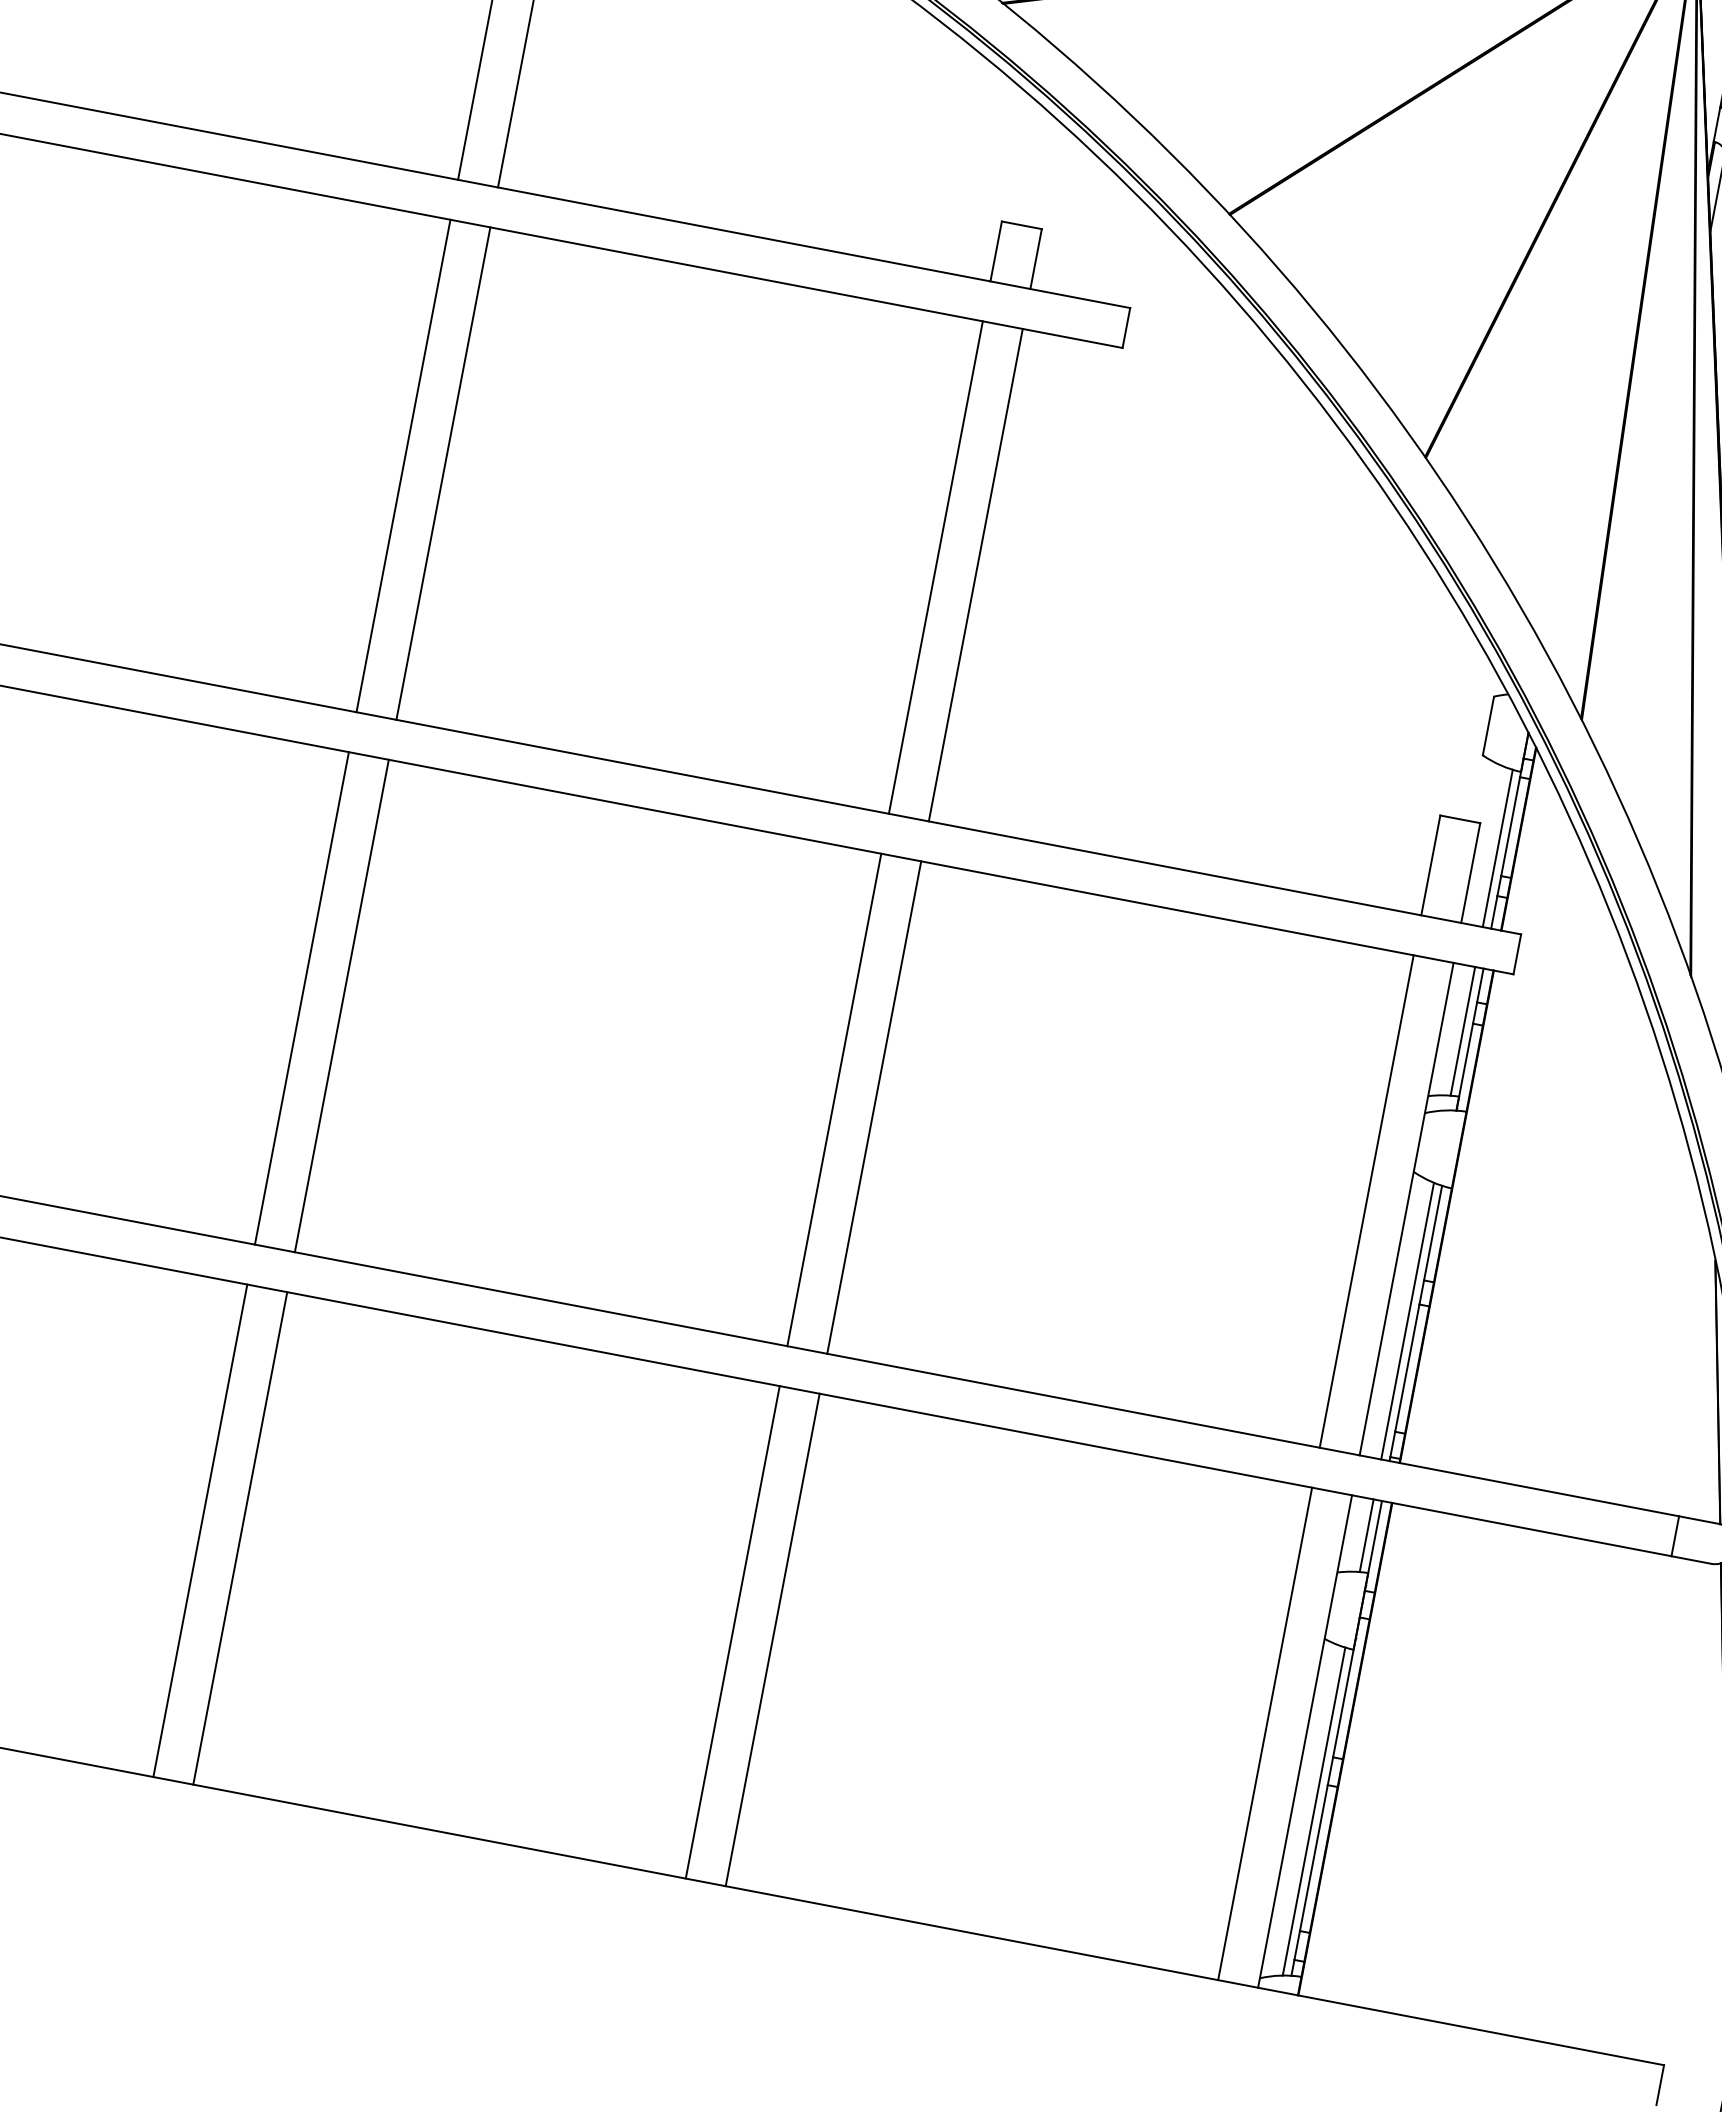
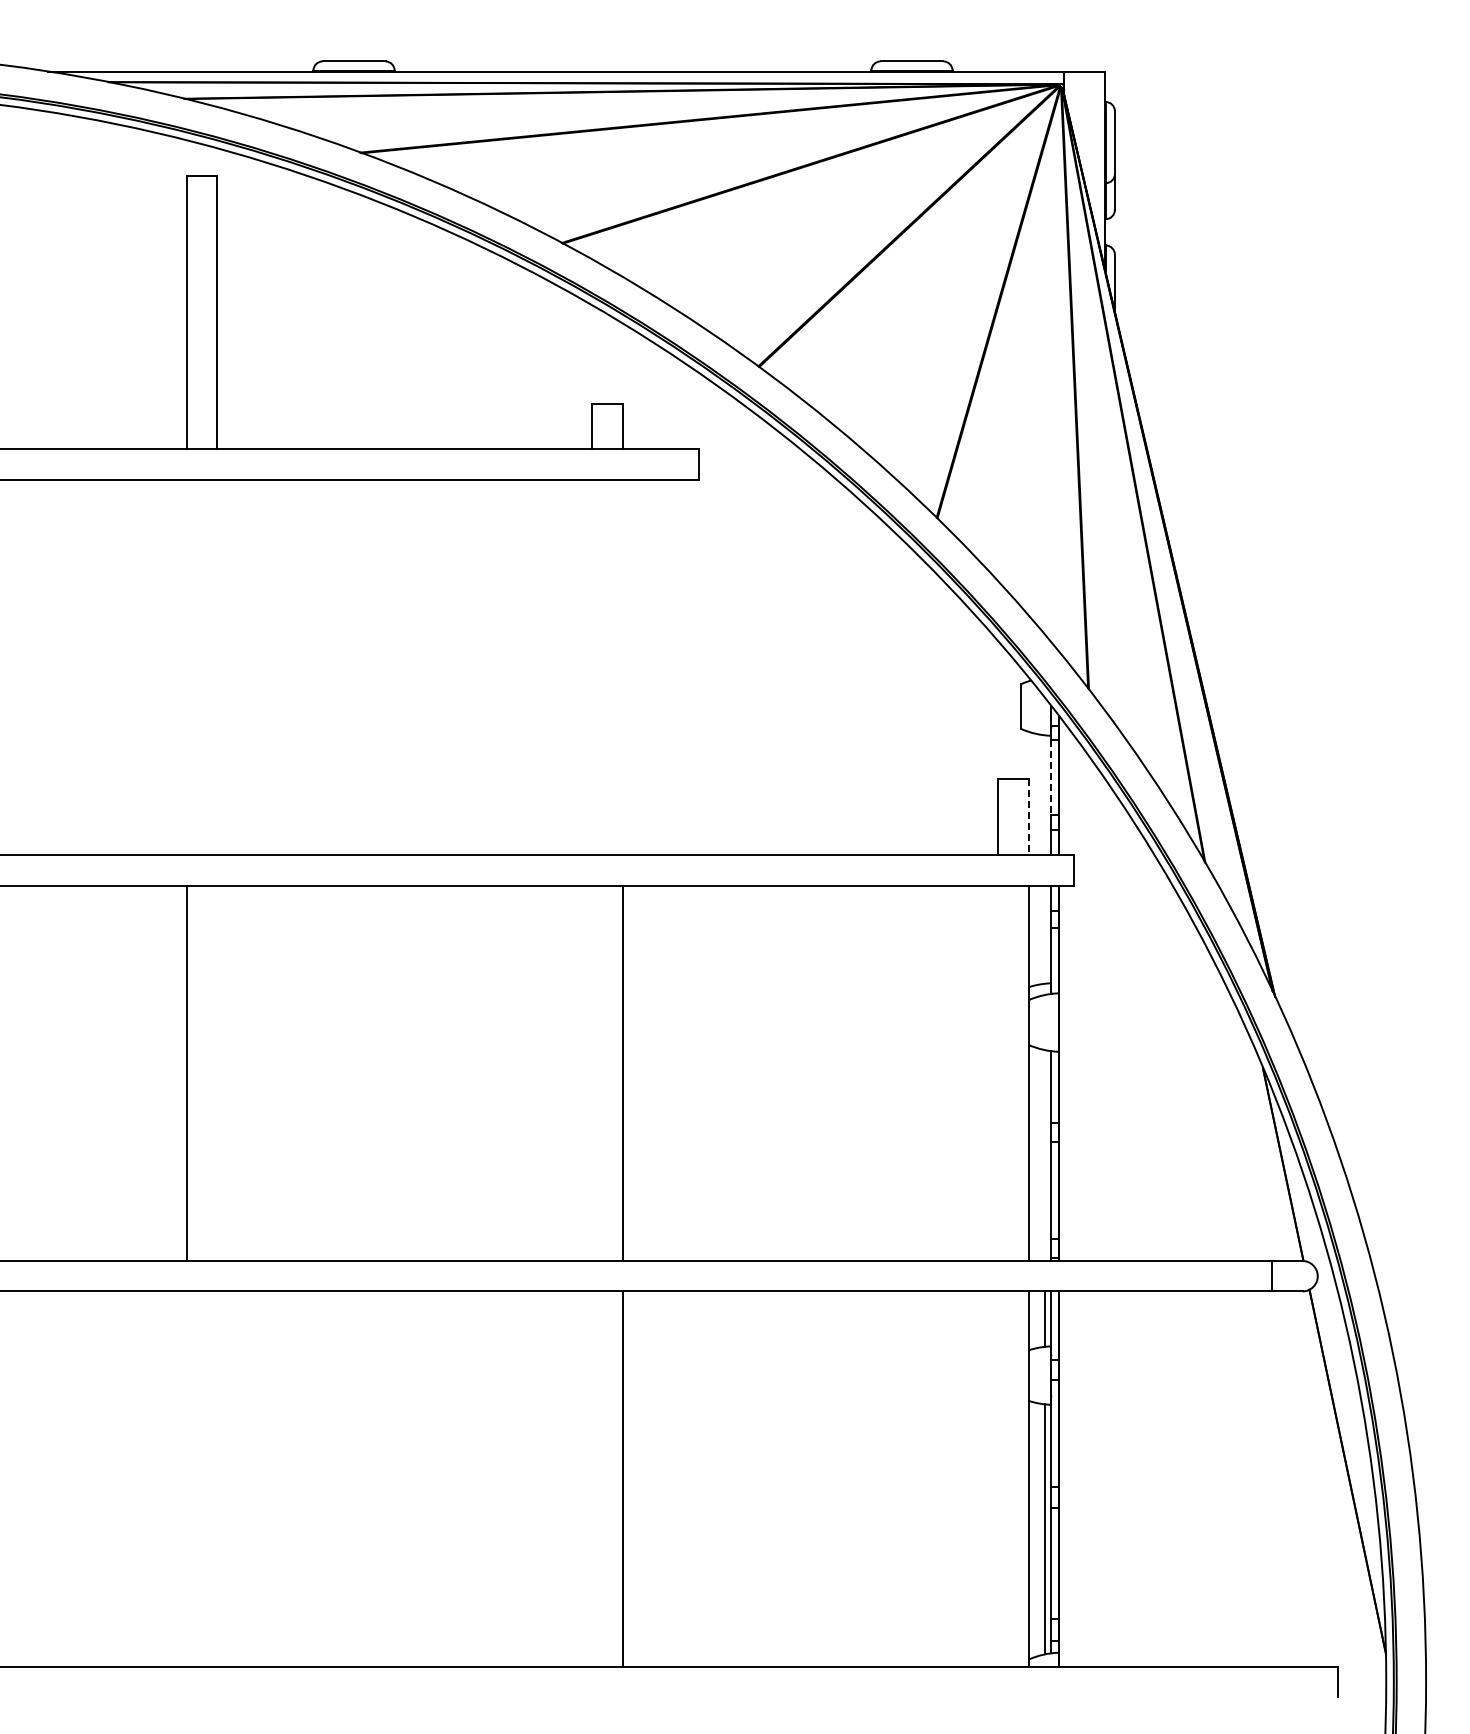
line: (403, 465) -> (186, 667), removed
line: (443, 473) -> (217, 667), removed
line: (935, 567) -> (592, 667), removed
line: (975, 574) -> (622, 667), removed
line: (1510, 826) -> (1051, 777), solid -> dashed
line: (1498, 848) -> (1045, 795), removed
line: (1470, 873) -> (1028, 817), solid -> dashed
line: (342, 1006) -> (217, 1073), removed
line: (1463, 1031) -> (1045, 934), removed
line: (834, 1100) -> (592, 1073), removed
line: (1367, 1201) -> (998, 1073), removed
line: (1408, 1321) -> (1045, 1155), removed
line: (200, 1529) -> (186, 1478), removed
line: (240, 1537) -> (217, 1478), removed
line: (732, 1631) -> (592, 1478), removed
line: (1265, 1733) -> (998, 1478), removed

